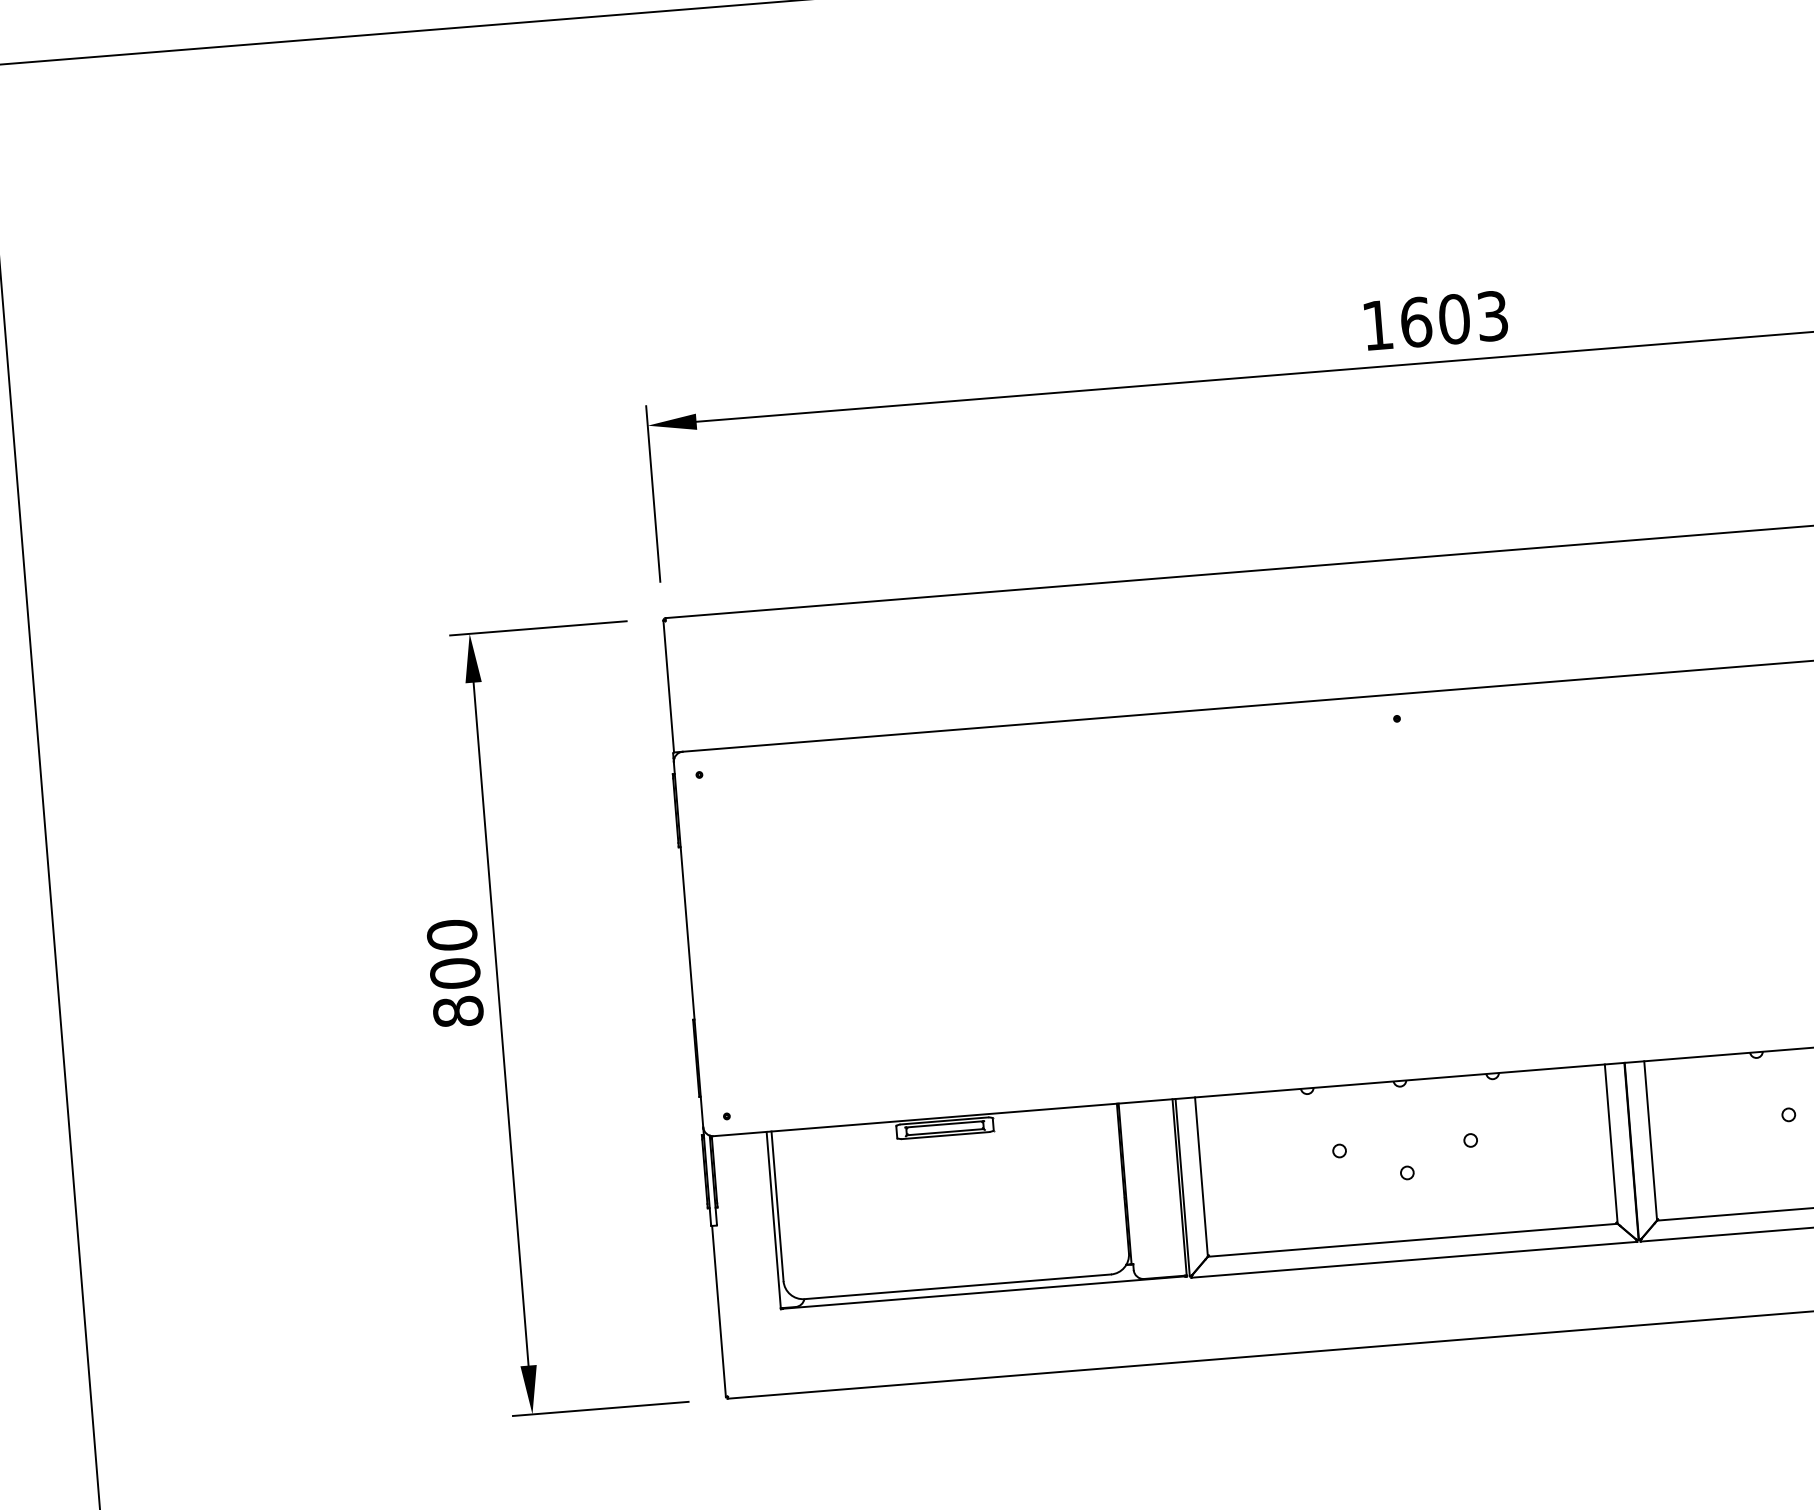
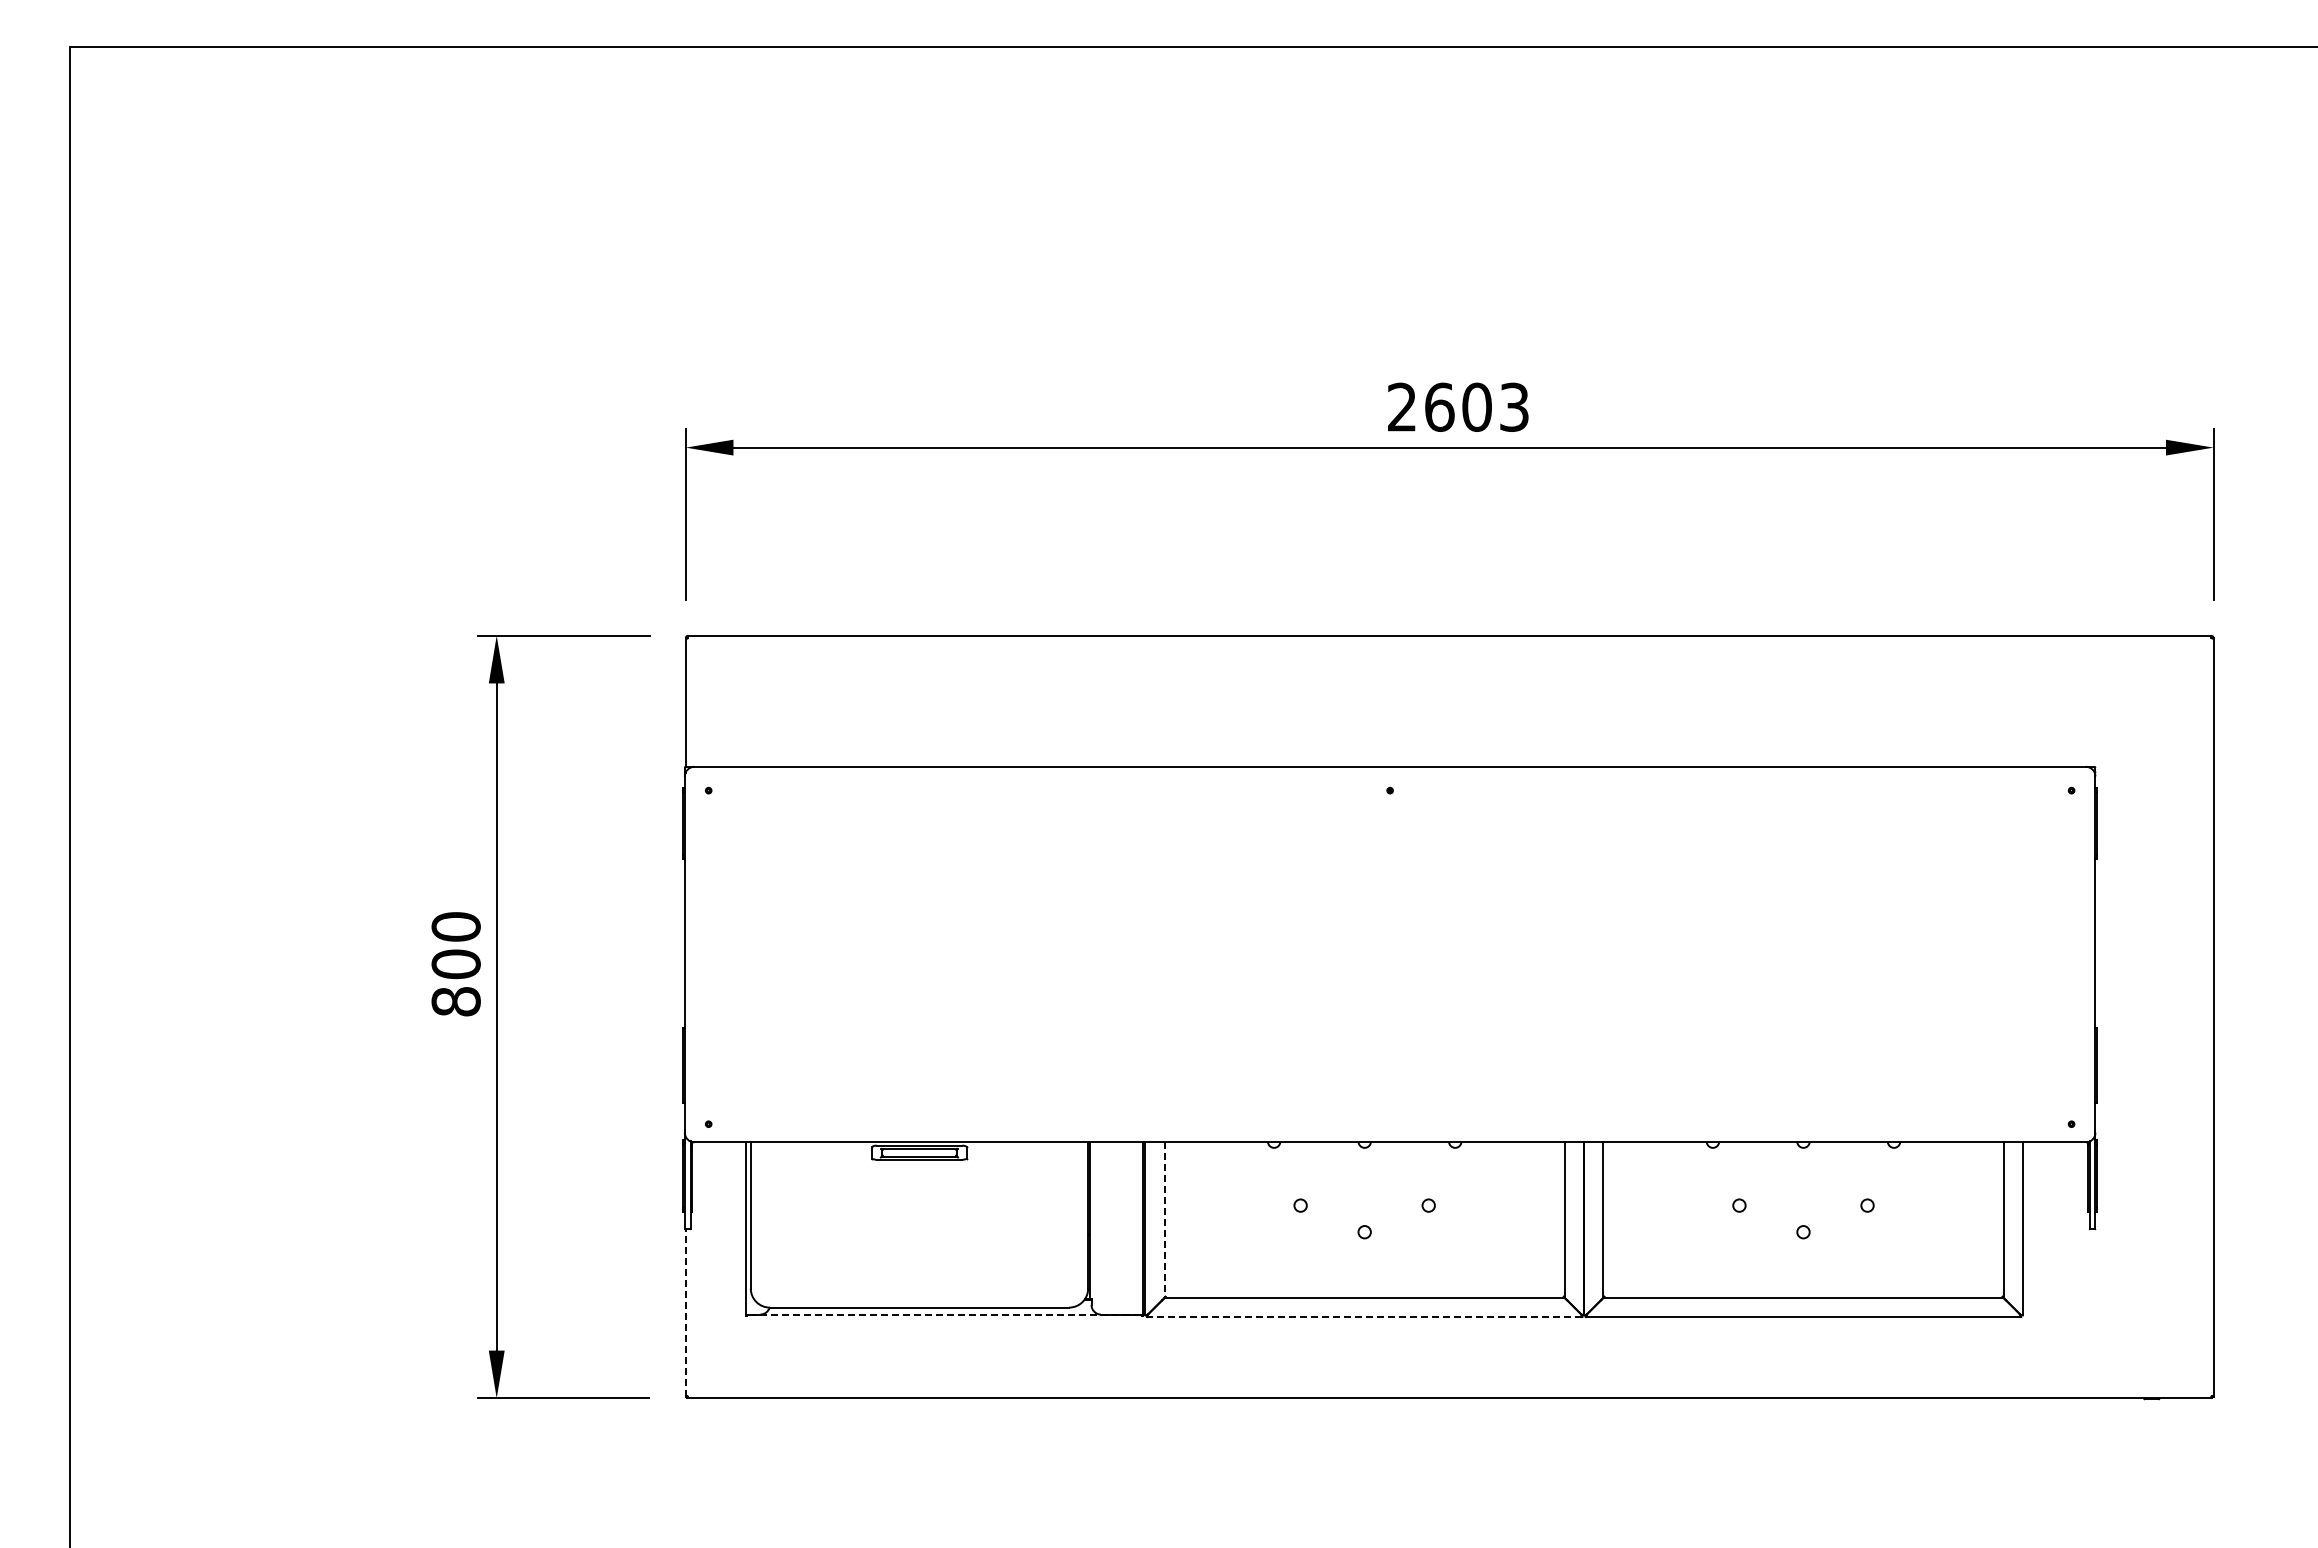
text: (1377, 324) -> (1401, 406), 1603 -> 2603
line: (1201, 1177) -> (1164, 1220), solid -> dashed
line: (1414, 1260) -> (1364, 1317), solid -> dashed
line: (983, 1292) -> (943, 1315), solid -> dashed
line: (718, 1312) -> (685, 1313), solid -> dashed

